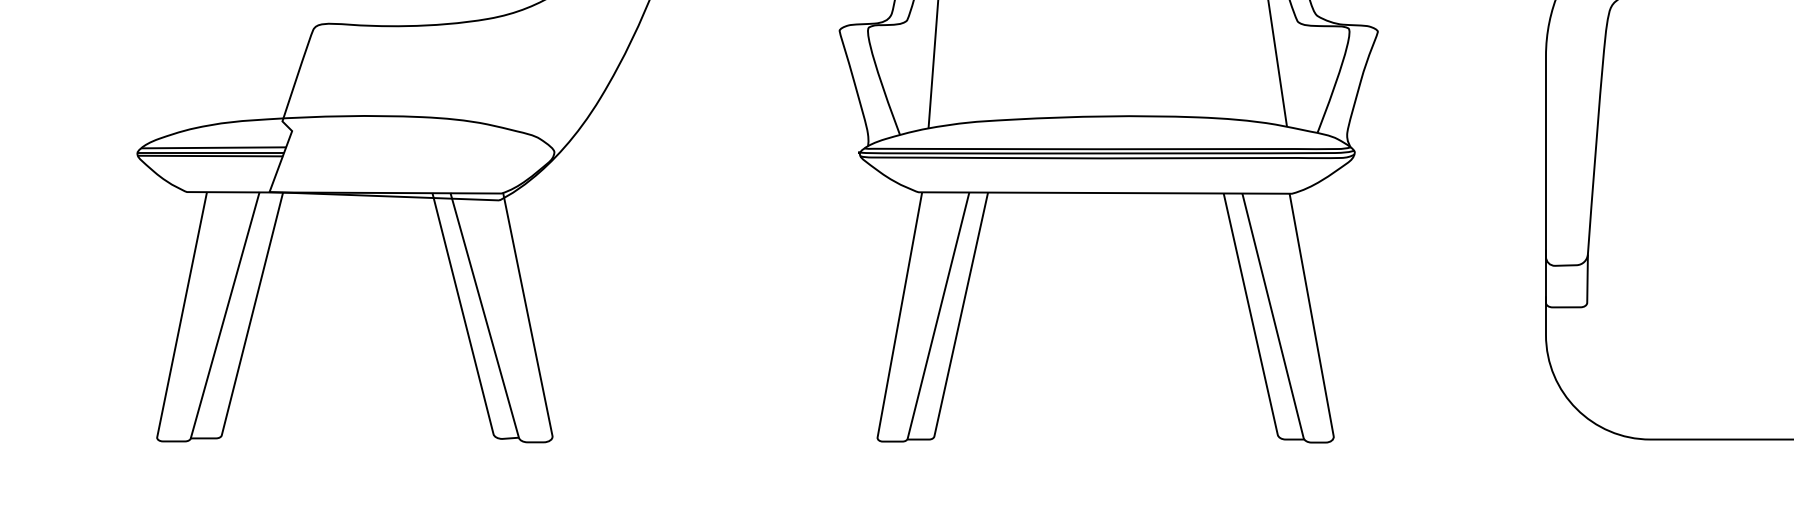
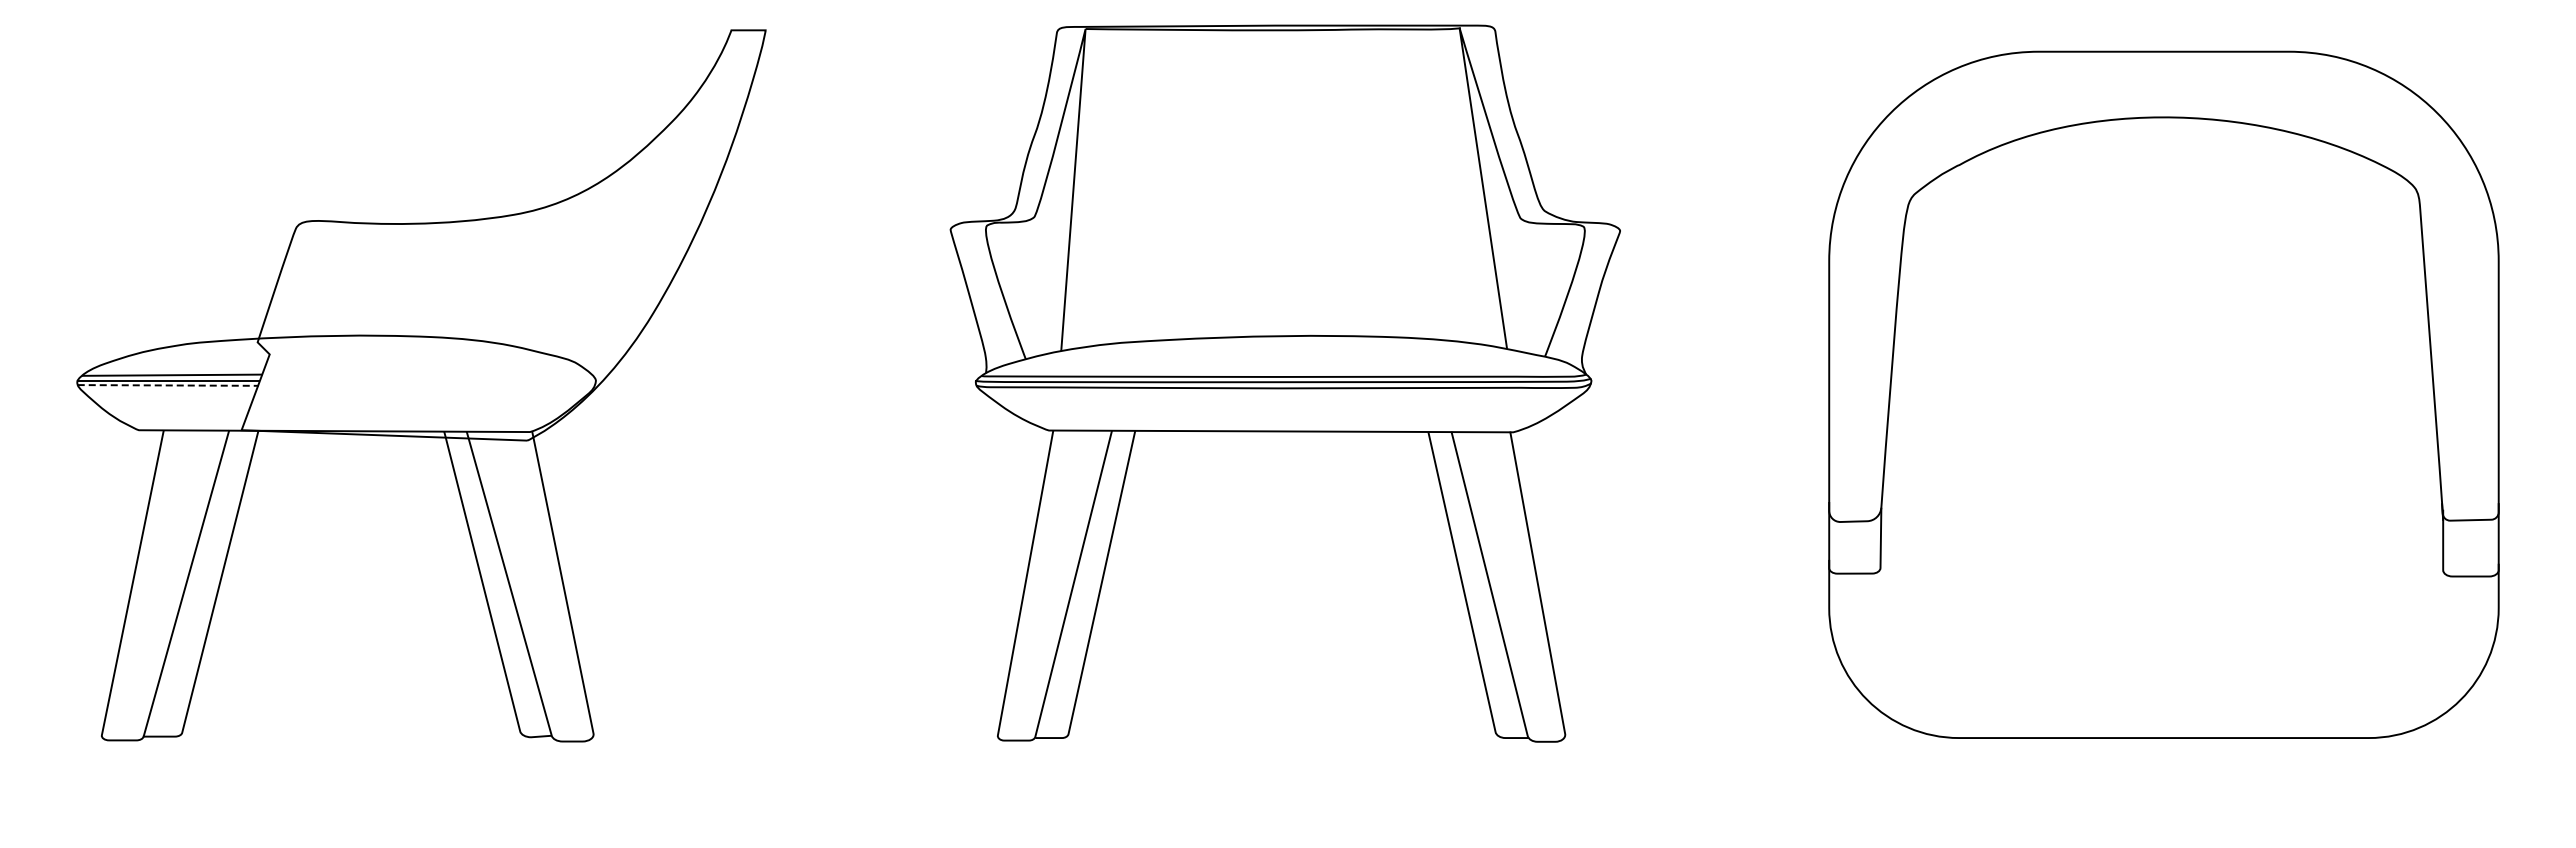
line: (210, 156) -> (168, 385), solid -> dashed

